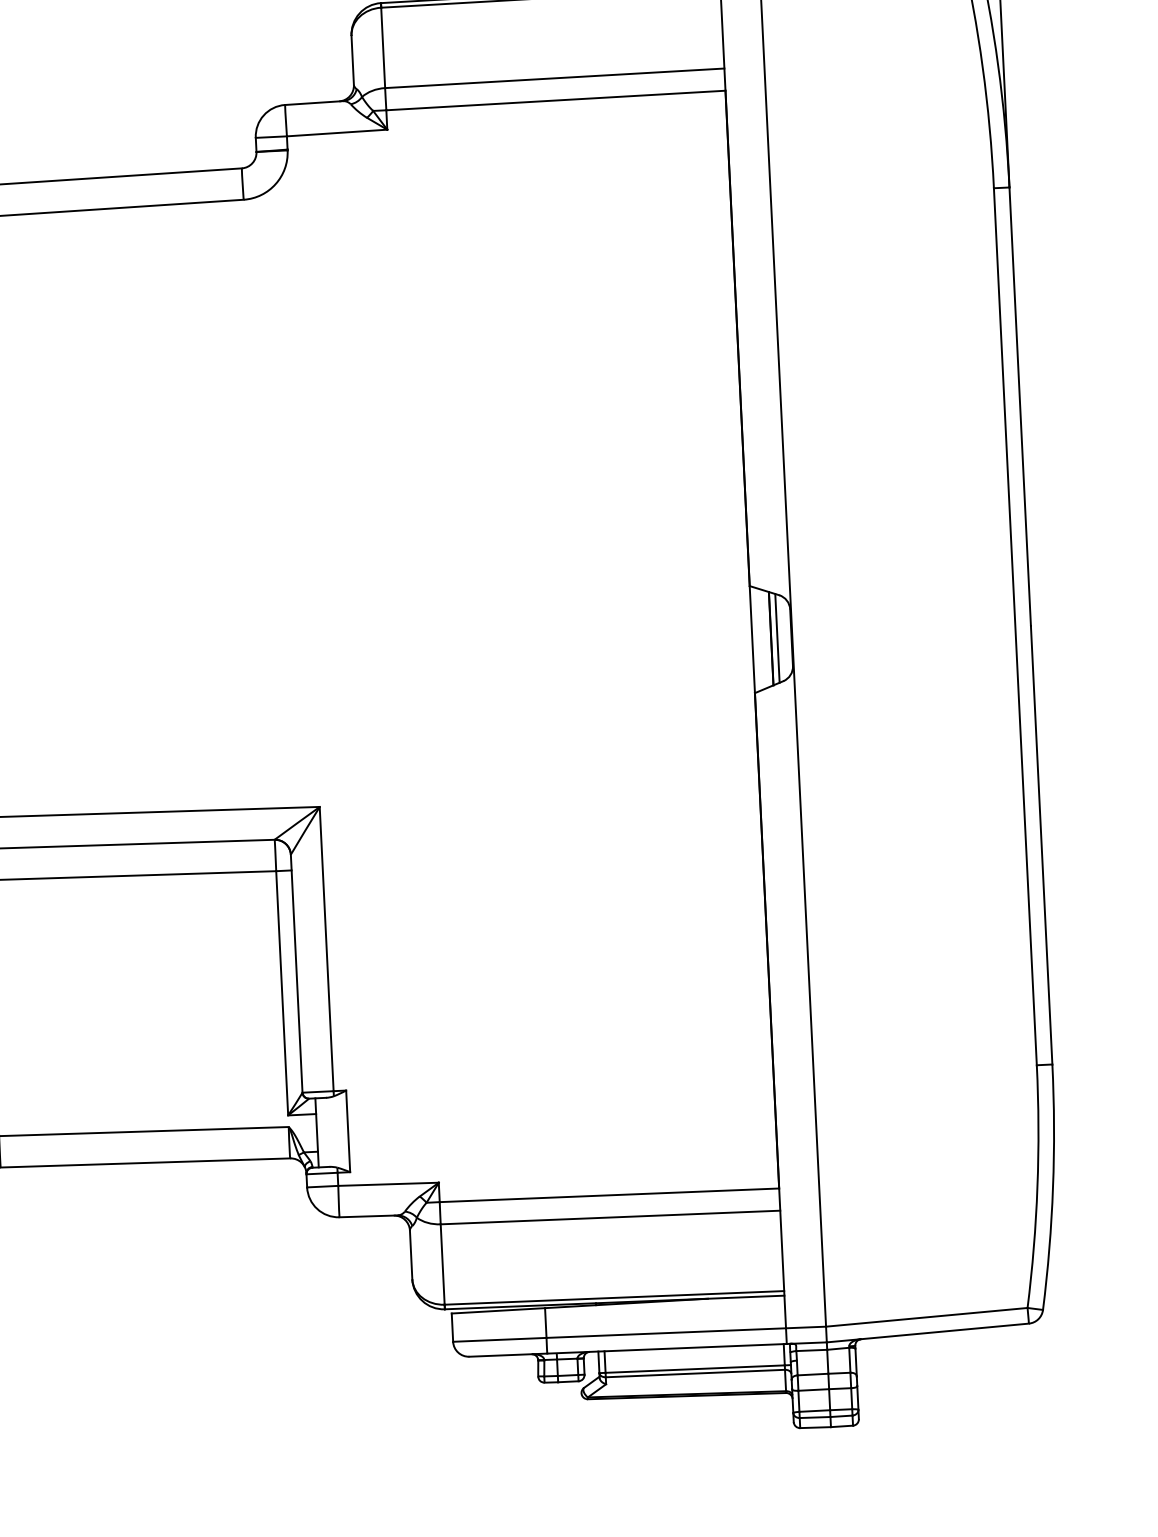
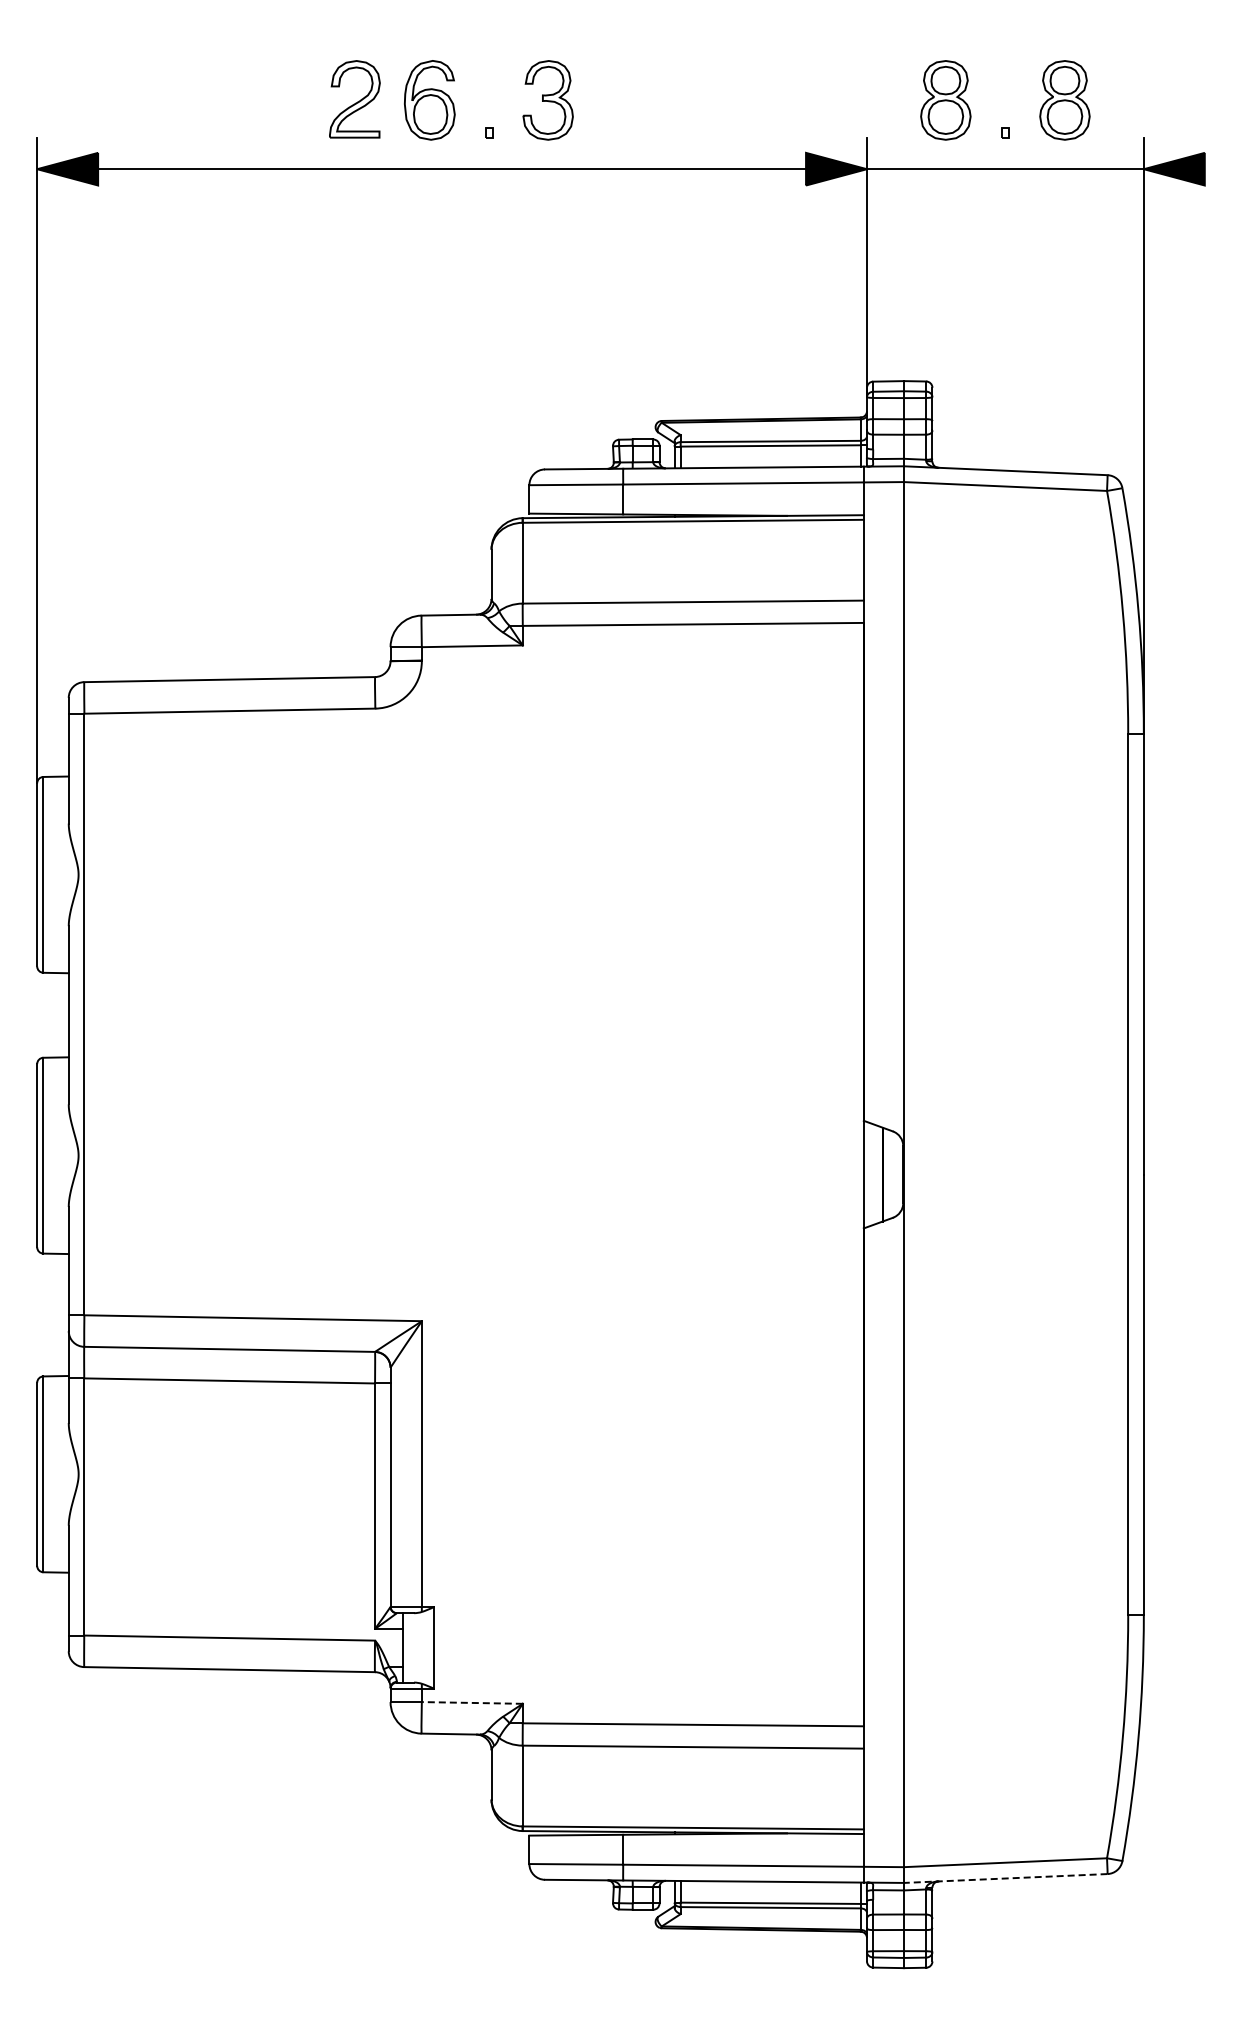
line: (777, 638) -> (889, 1174), removed
line: (387, 1183) -> (471, 1702), solid -> dashed
line: (927, 1333) -> (1005, 1878), solid -> dashed

